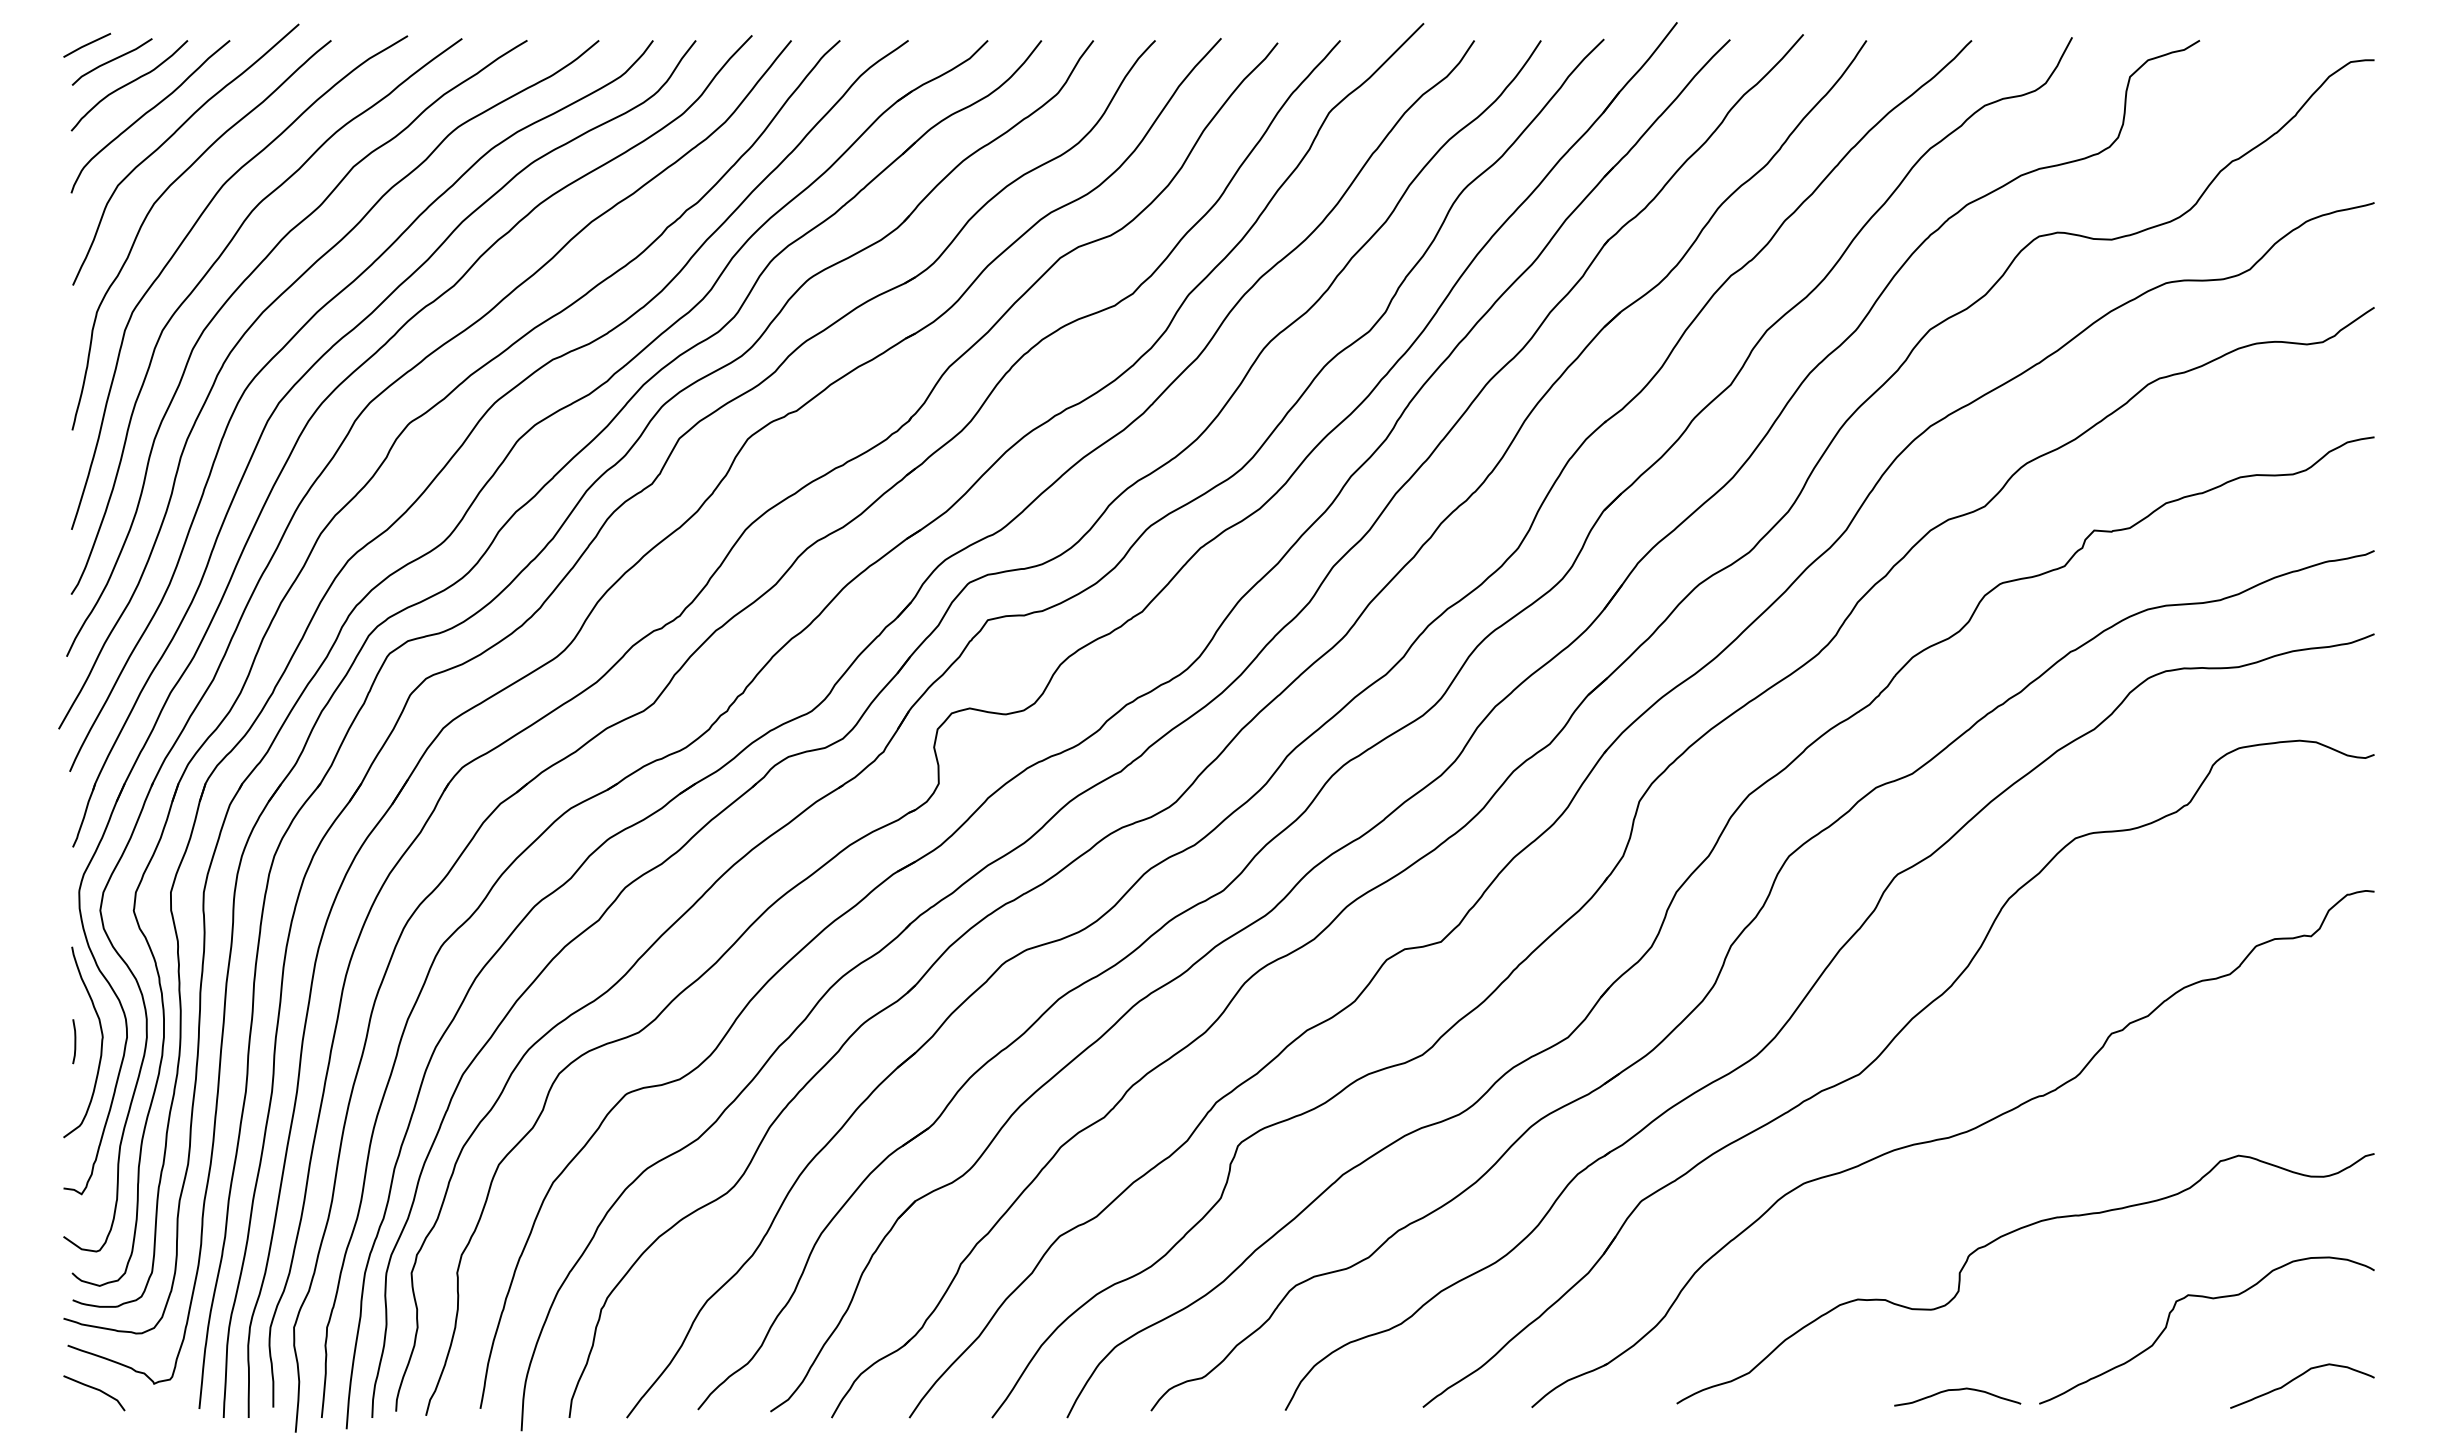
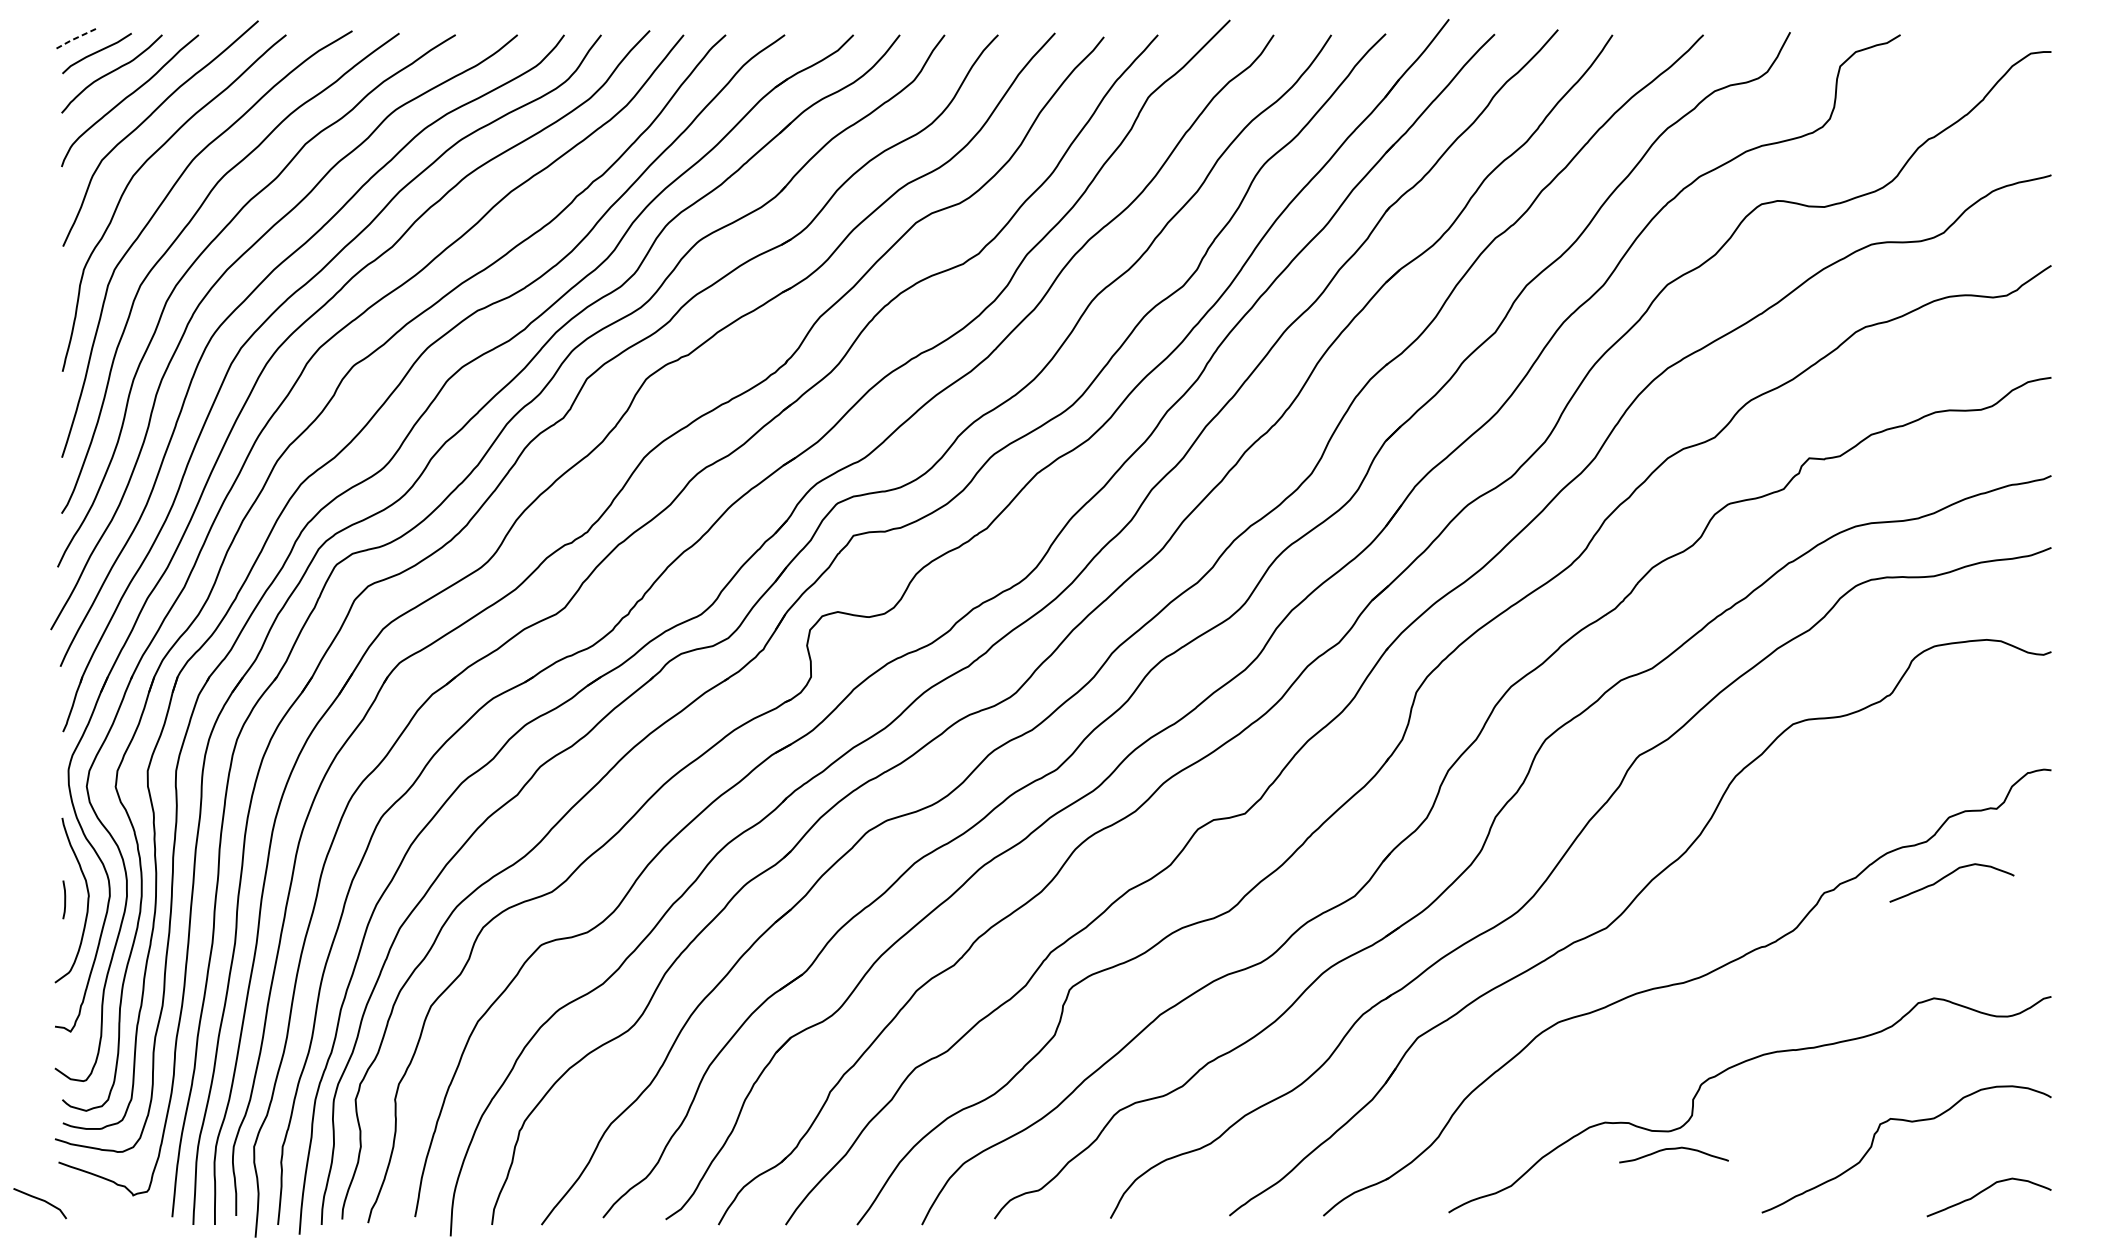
line: (86, 45) -> (74, 39), solid -> dashed
curve: (2256, 1013) -> (1949, 875), added
line: (96, 1390) -> (41, 1201), moved
curve: (1957, 1390) -> (1673, 1149), moved

